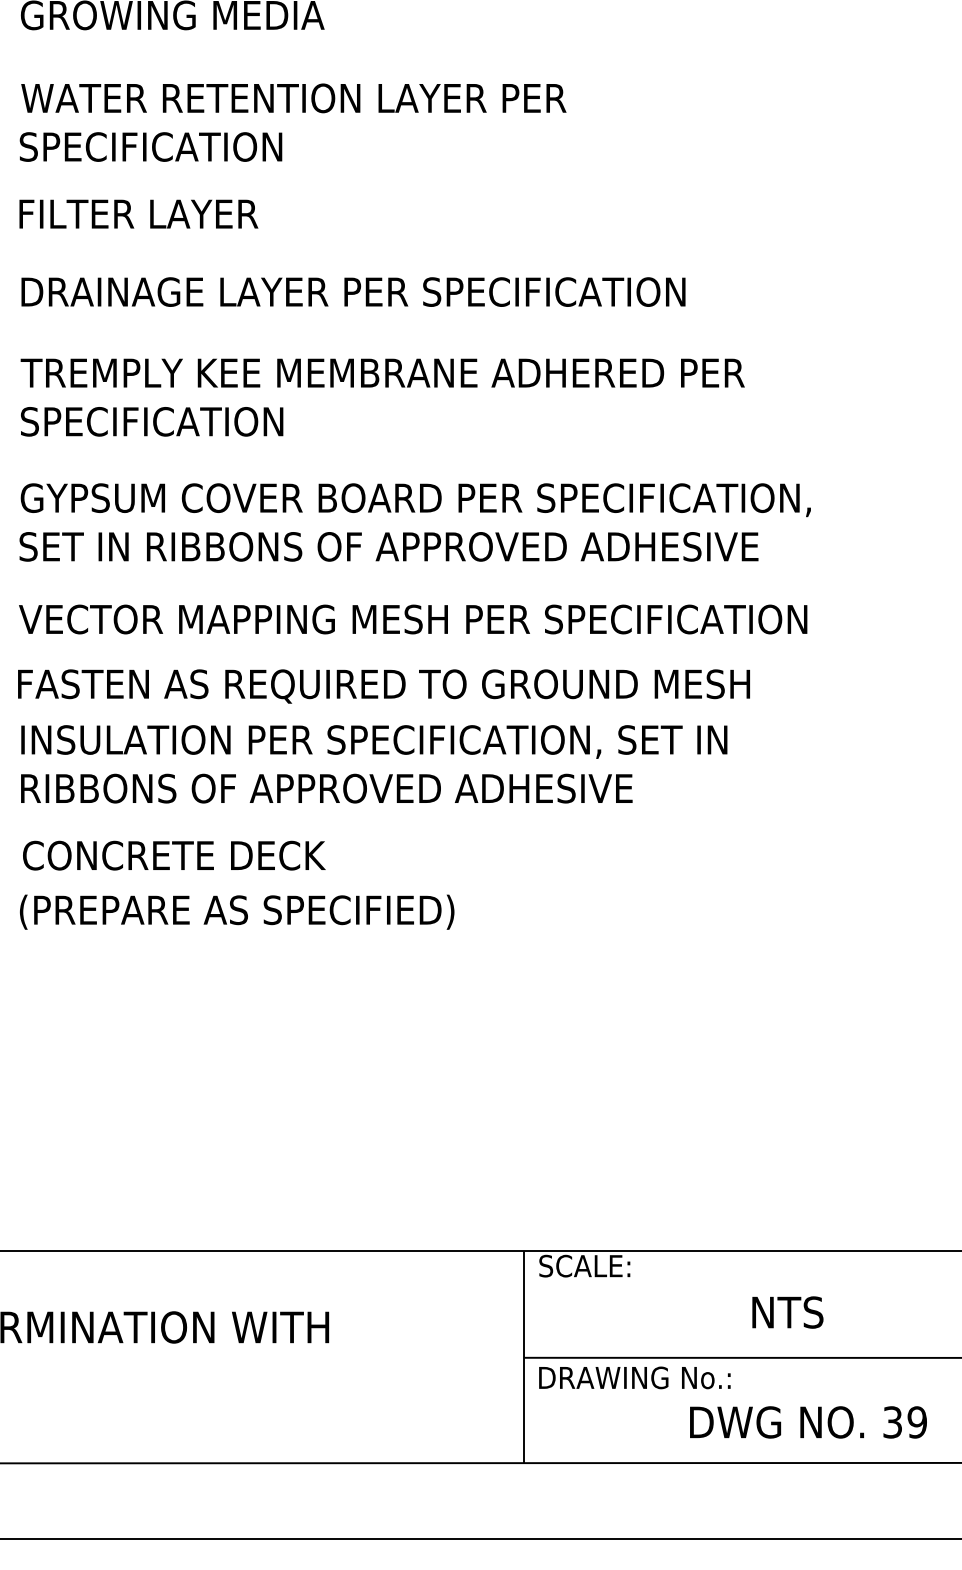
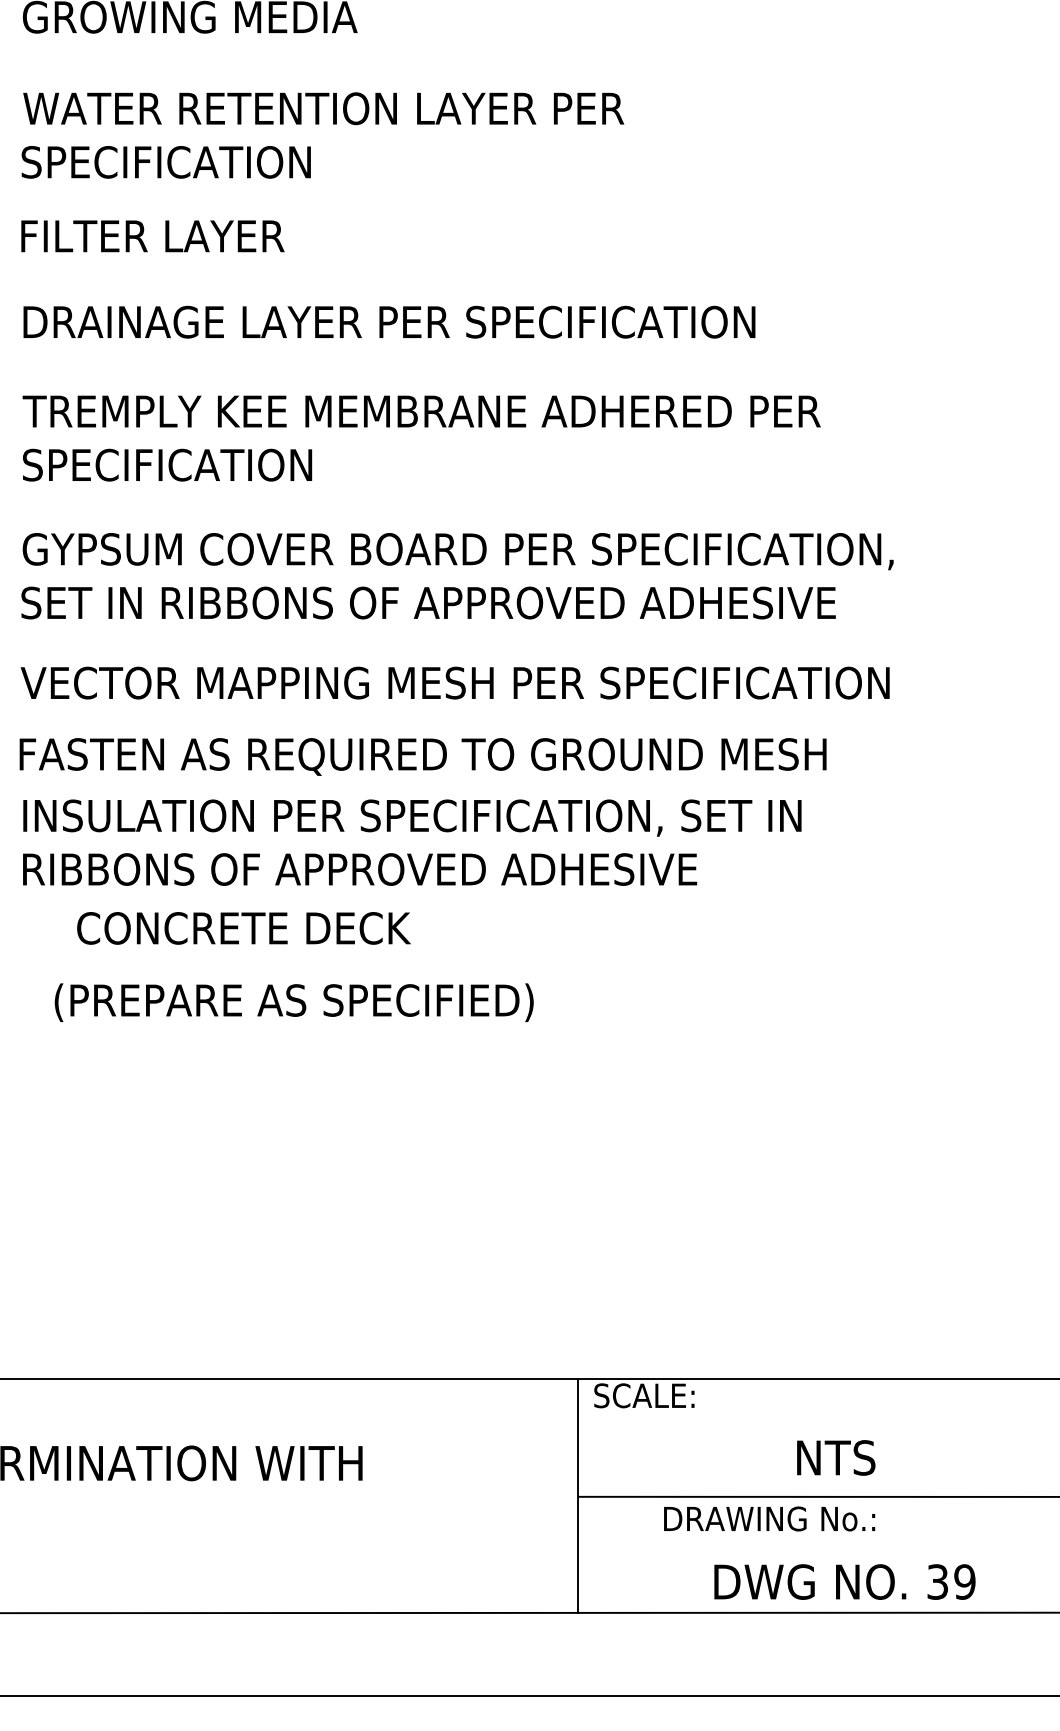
text: (173, 855) -> (243, 928), moved
text: (236, 912) -> (293, 1002), moved
text: (788, 1312) -> (836, 1457), moved
text: (634, 1377) -> (769, 1518), moved
text: (808, 1421) -> (844, 1581), moved

